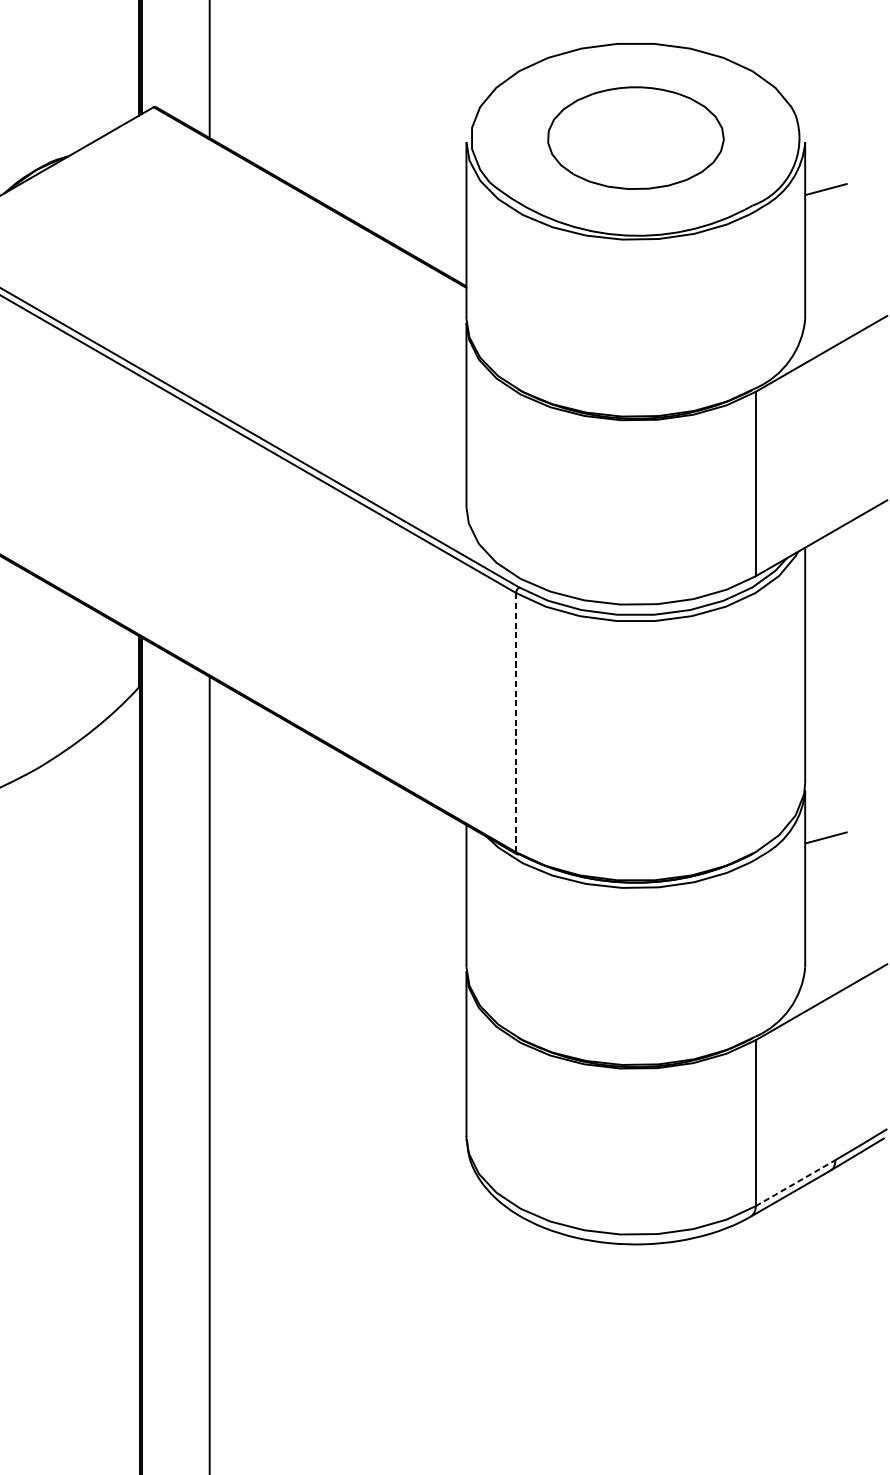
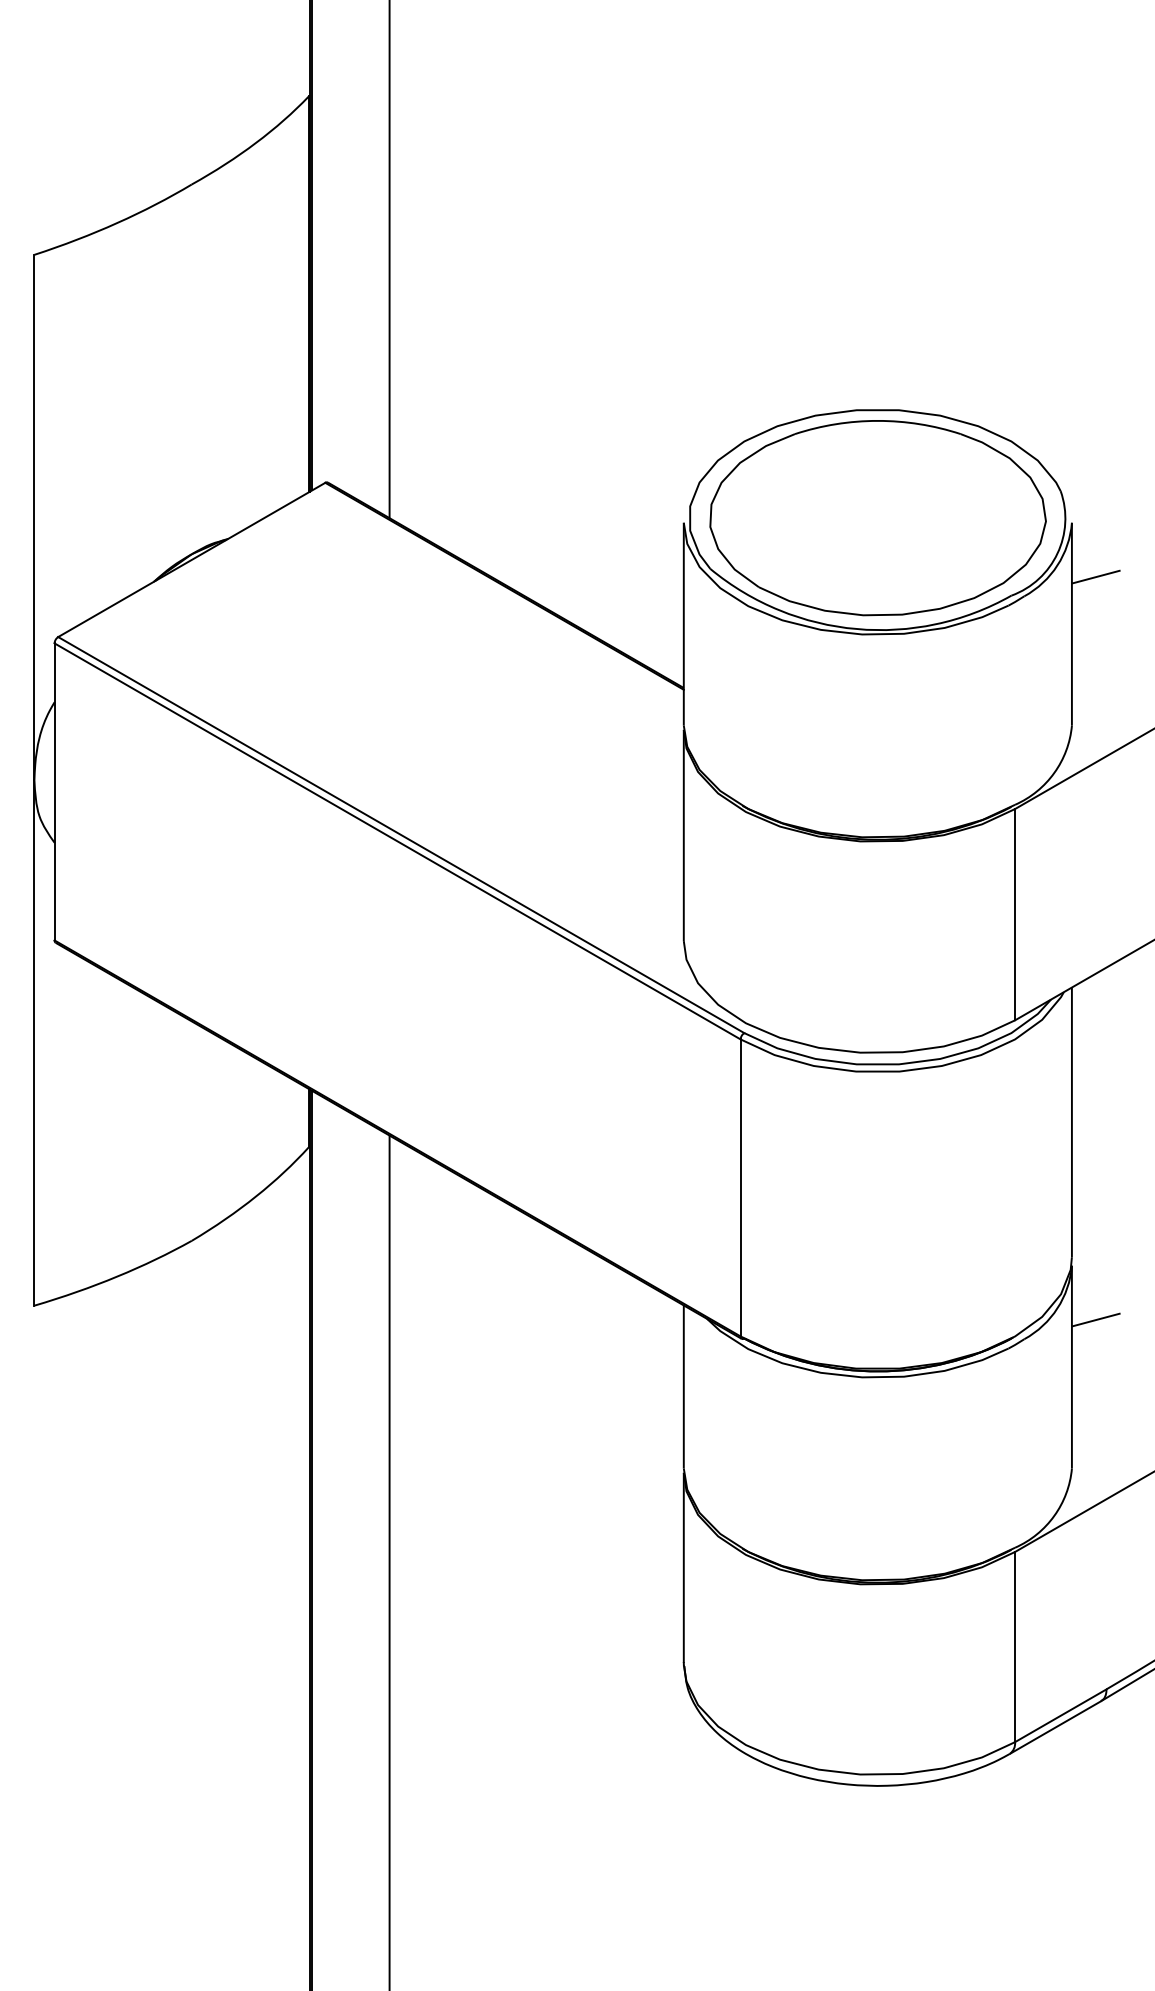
part: (635, 138) -> (877, 518), size x1.67
line: (515, 722) -> (740, 1187), dashed -> solid
line: (795, 1183) -> (1060, 1715), dashed -> solid

